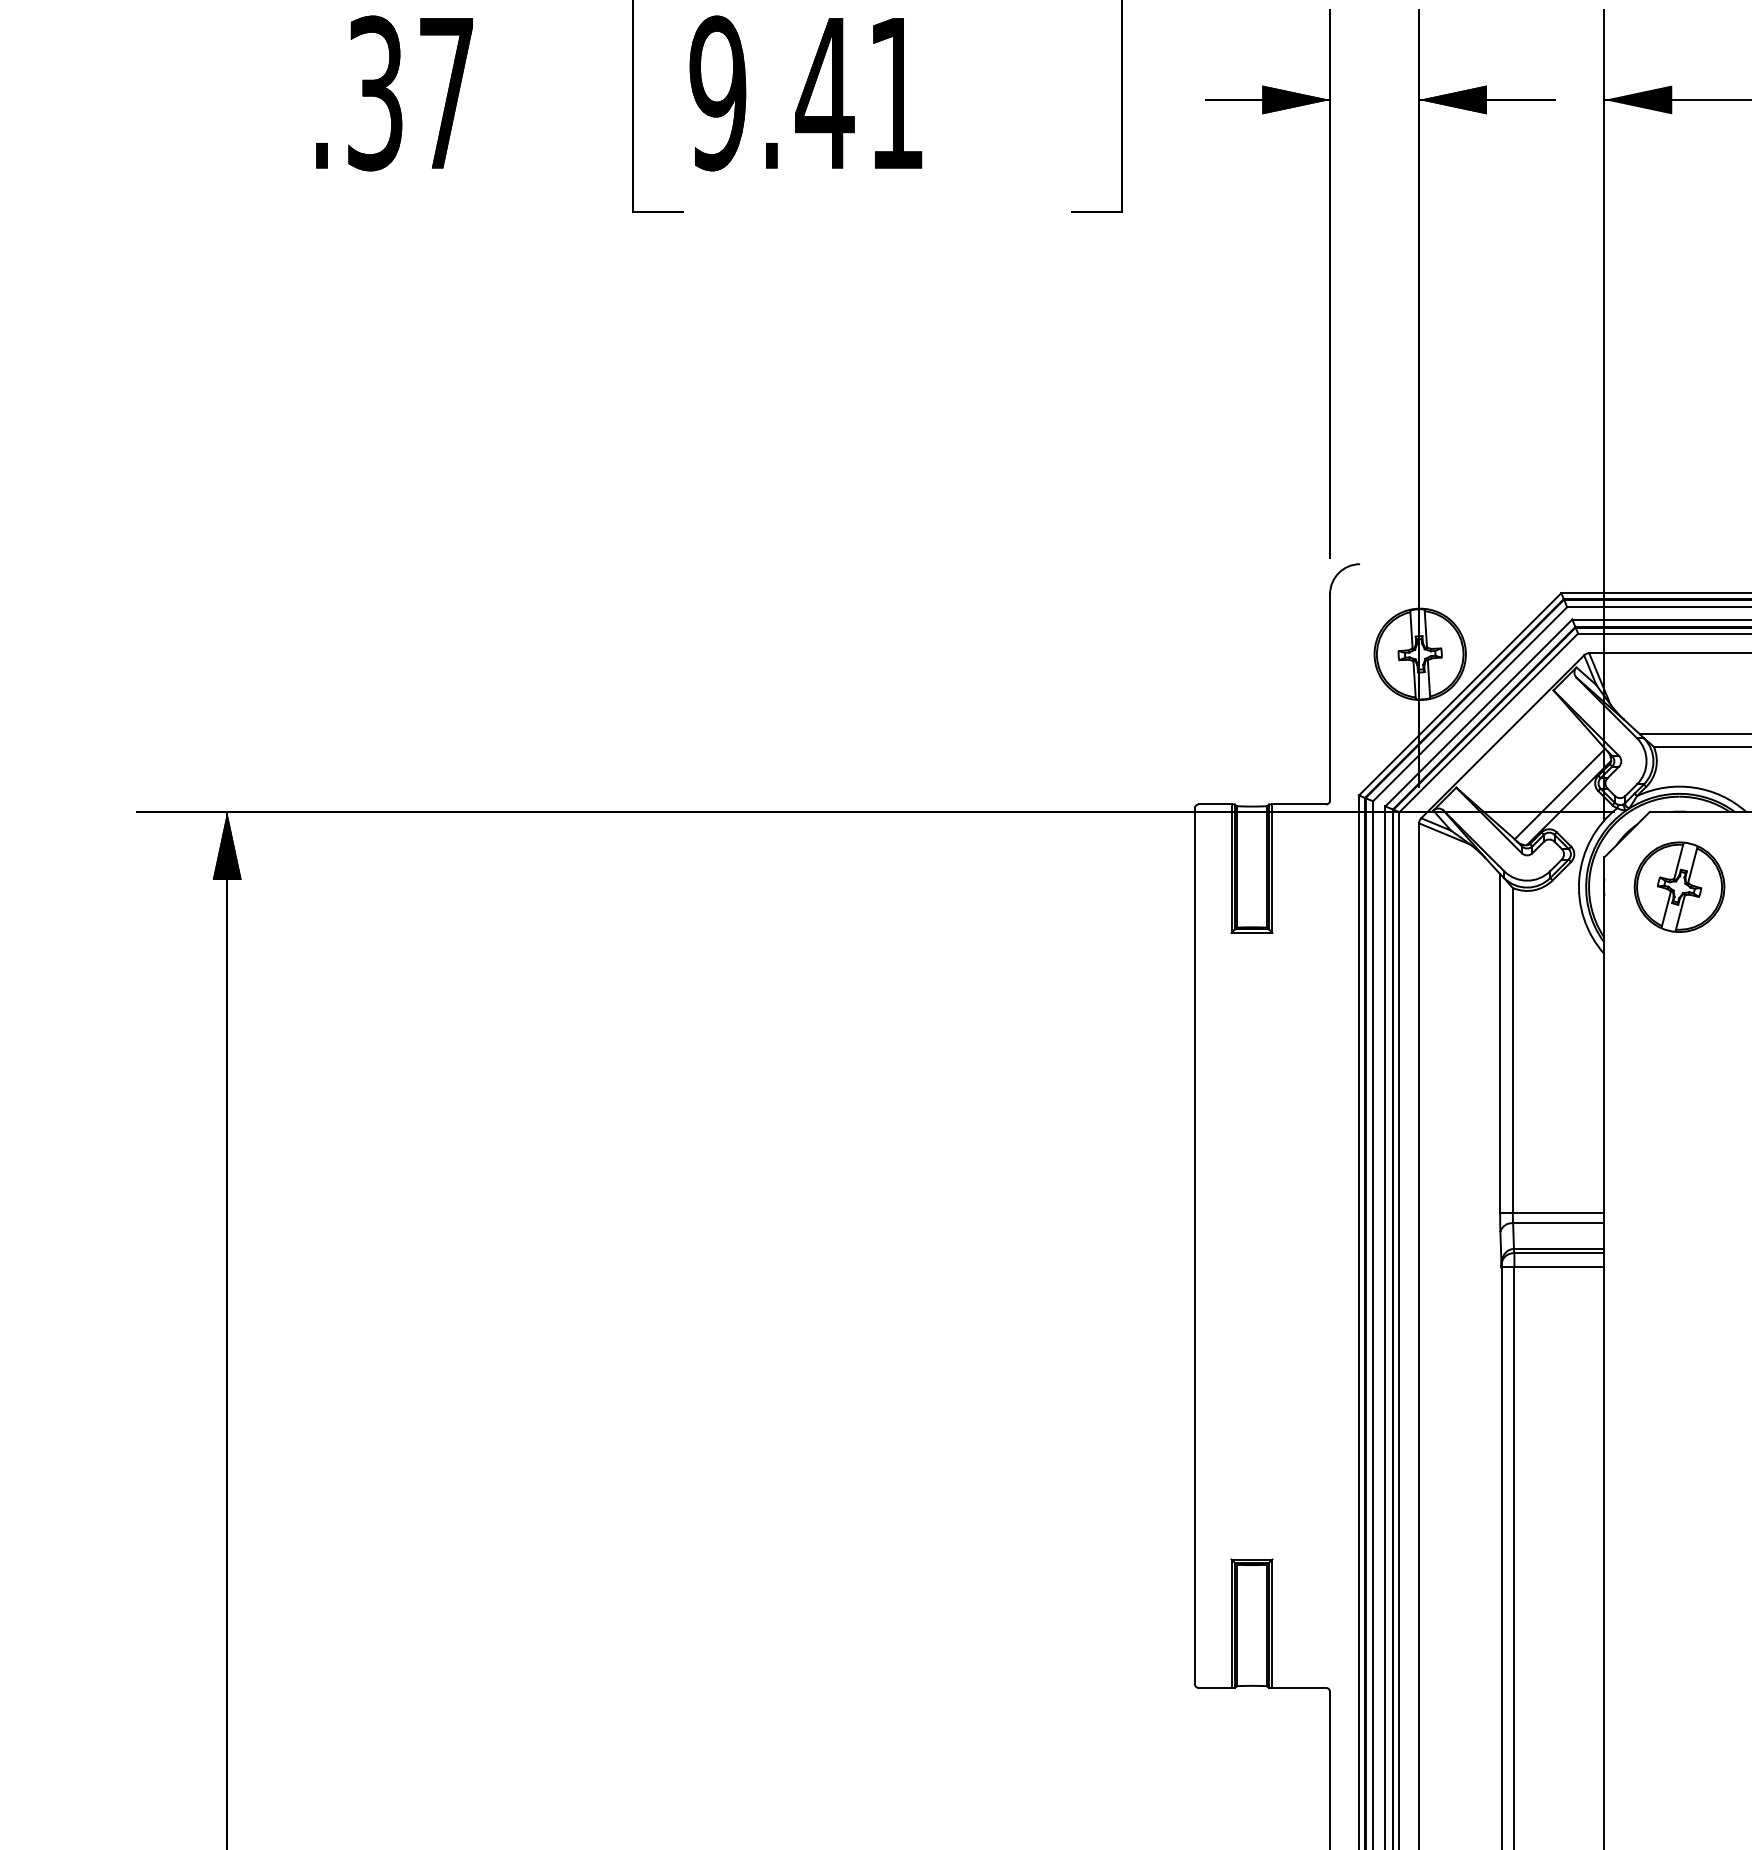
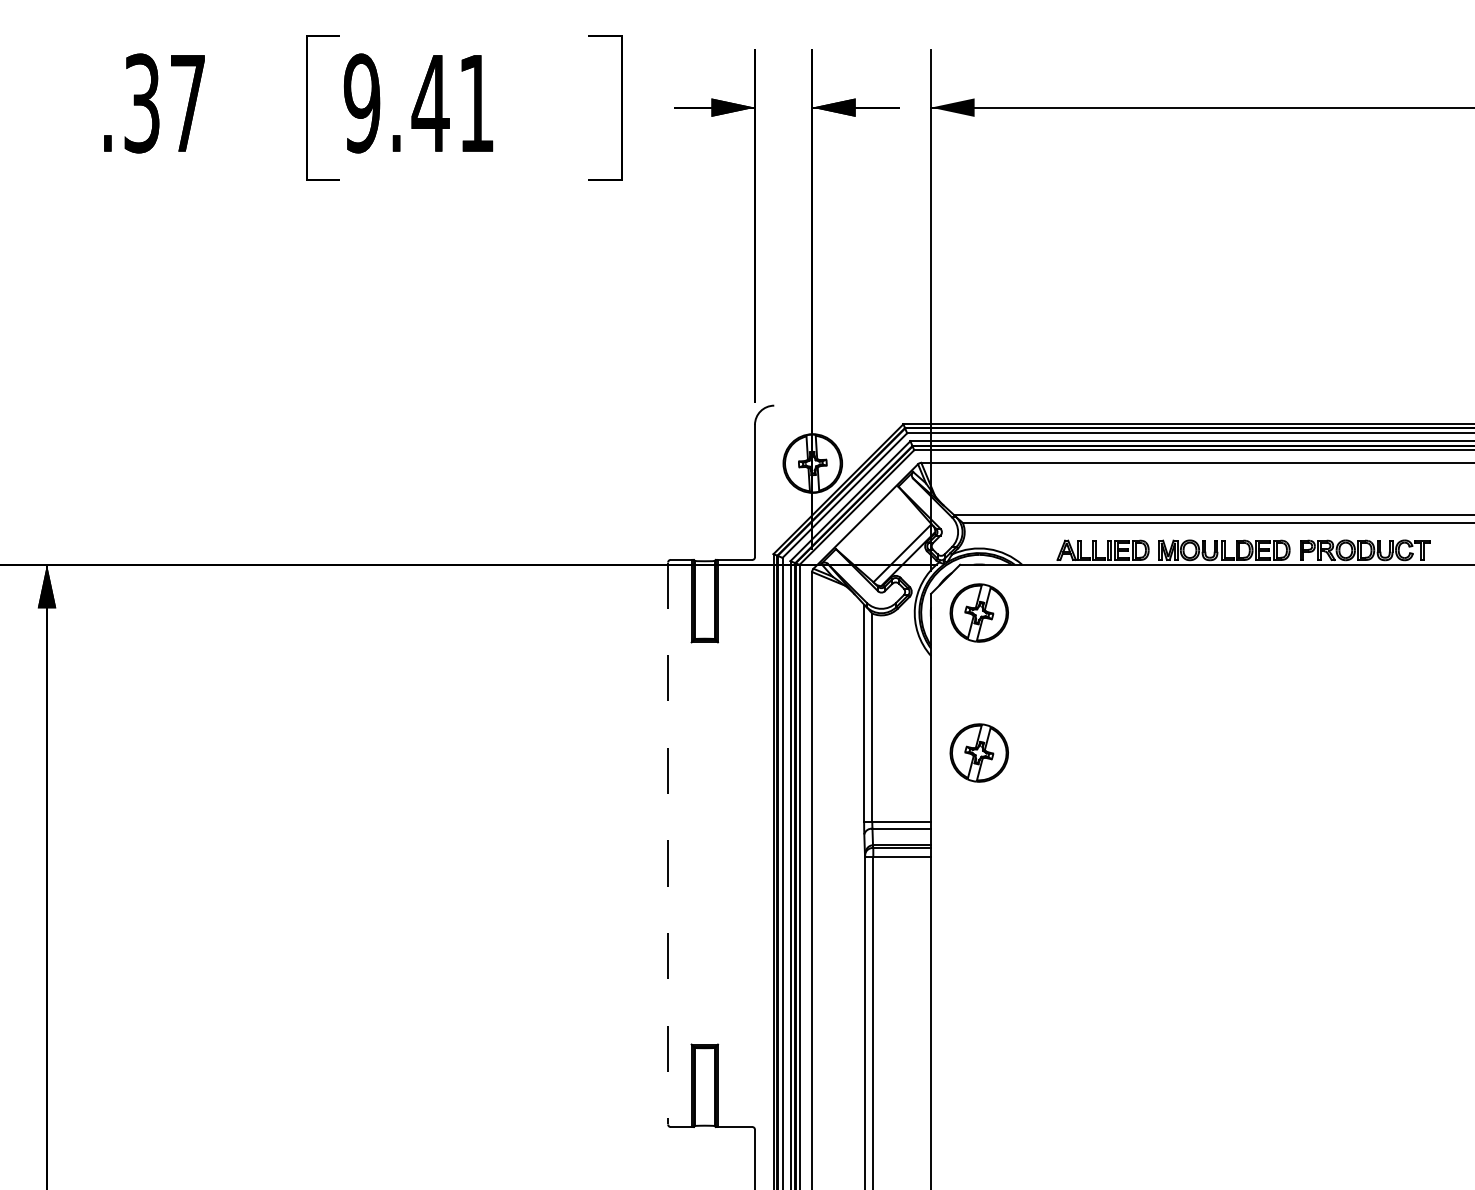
part: (1678, 1104) -> (978, 752), added
line: (1195, 1246) -> (668, 843), solid -> dashed

